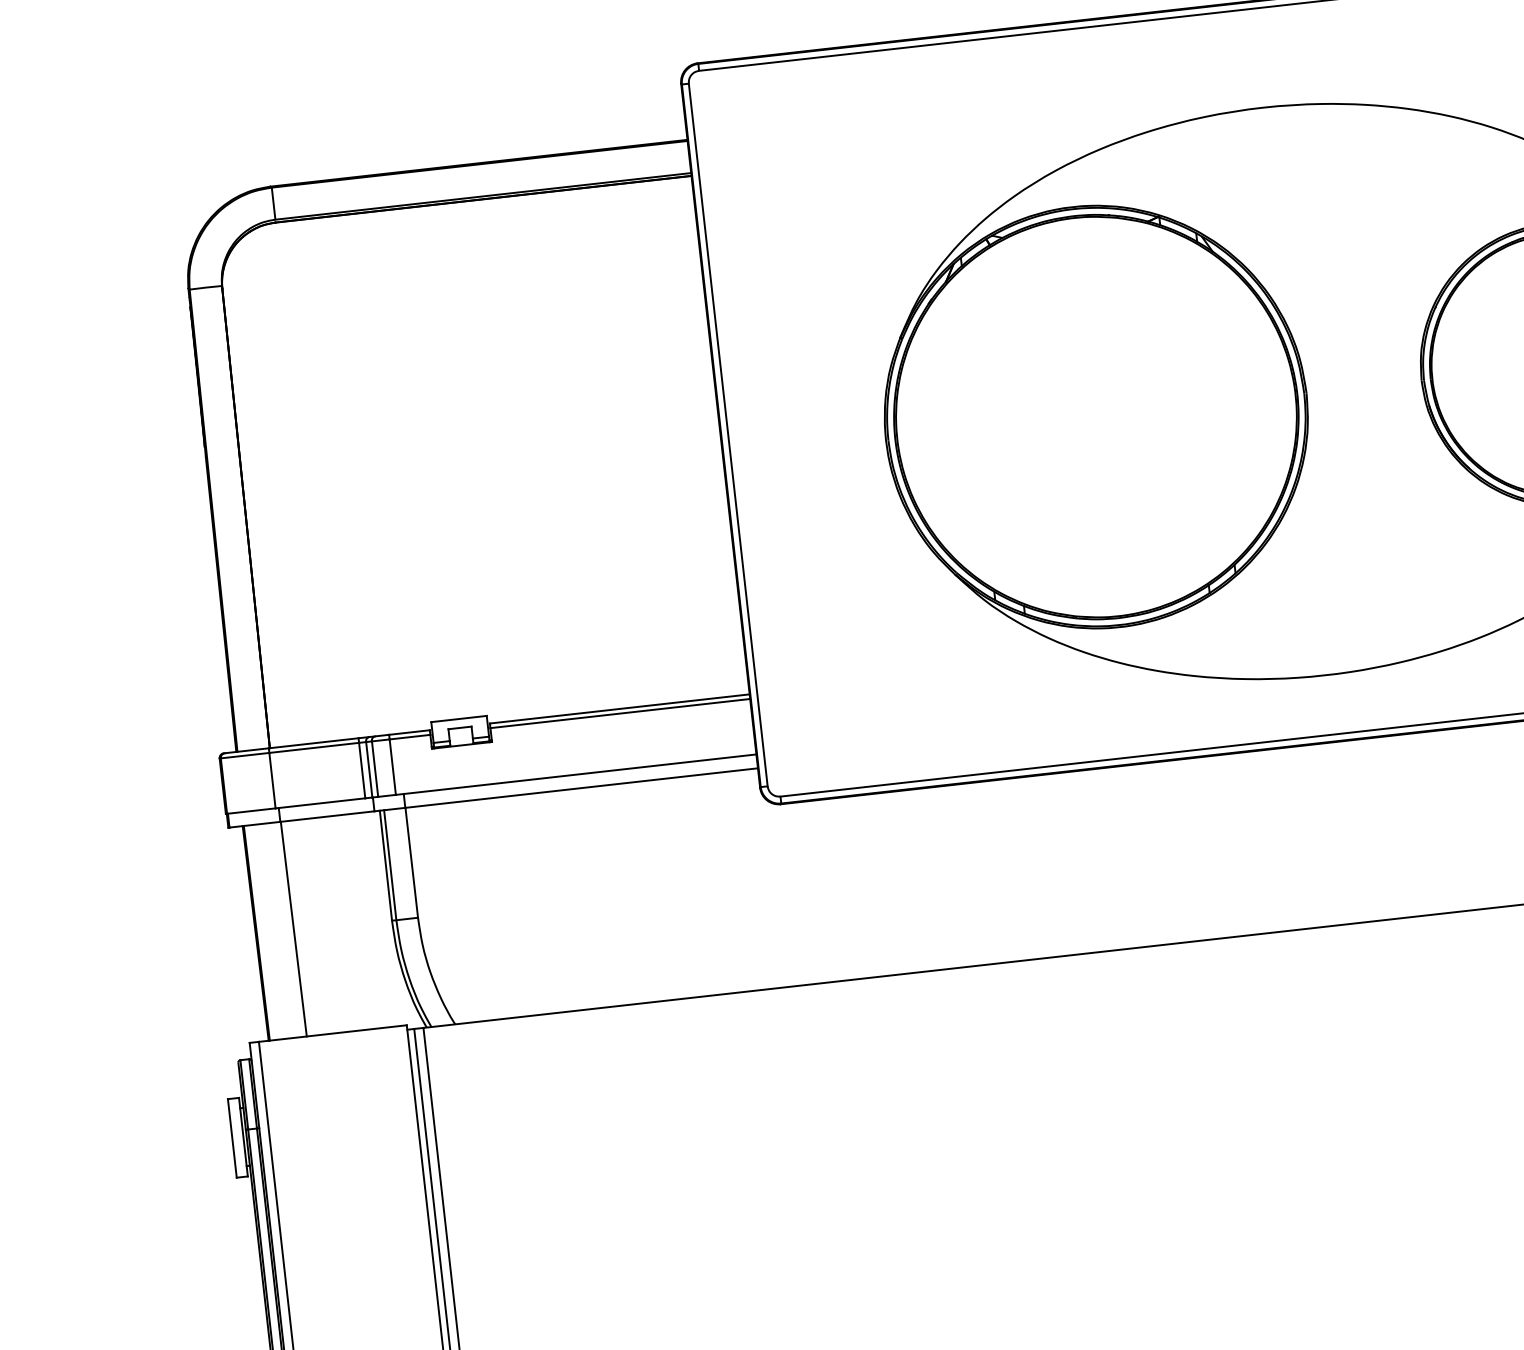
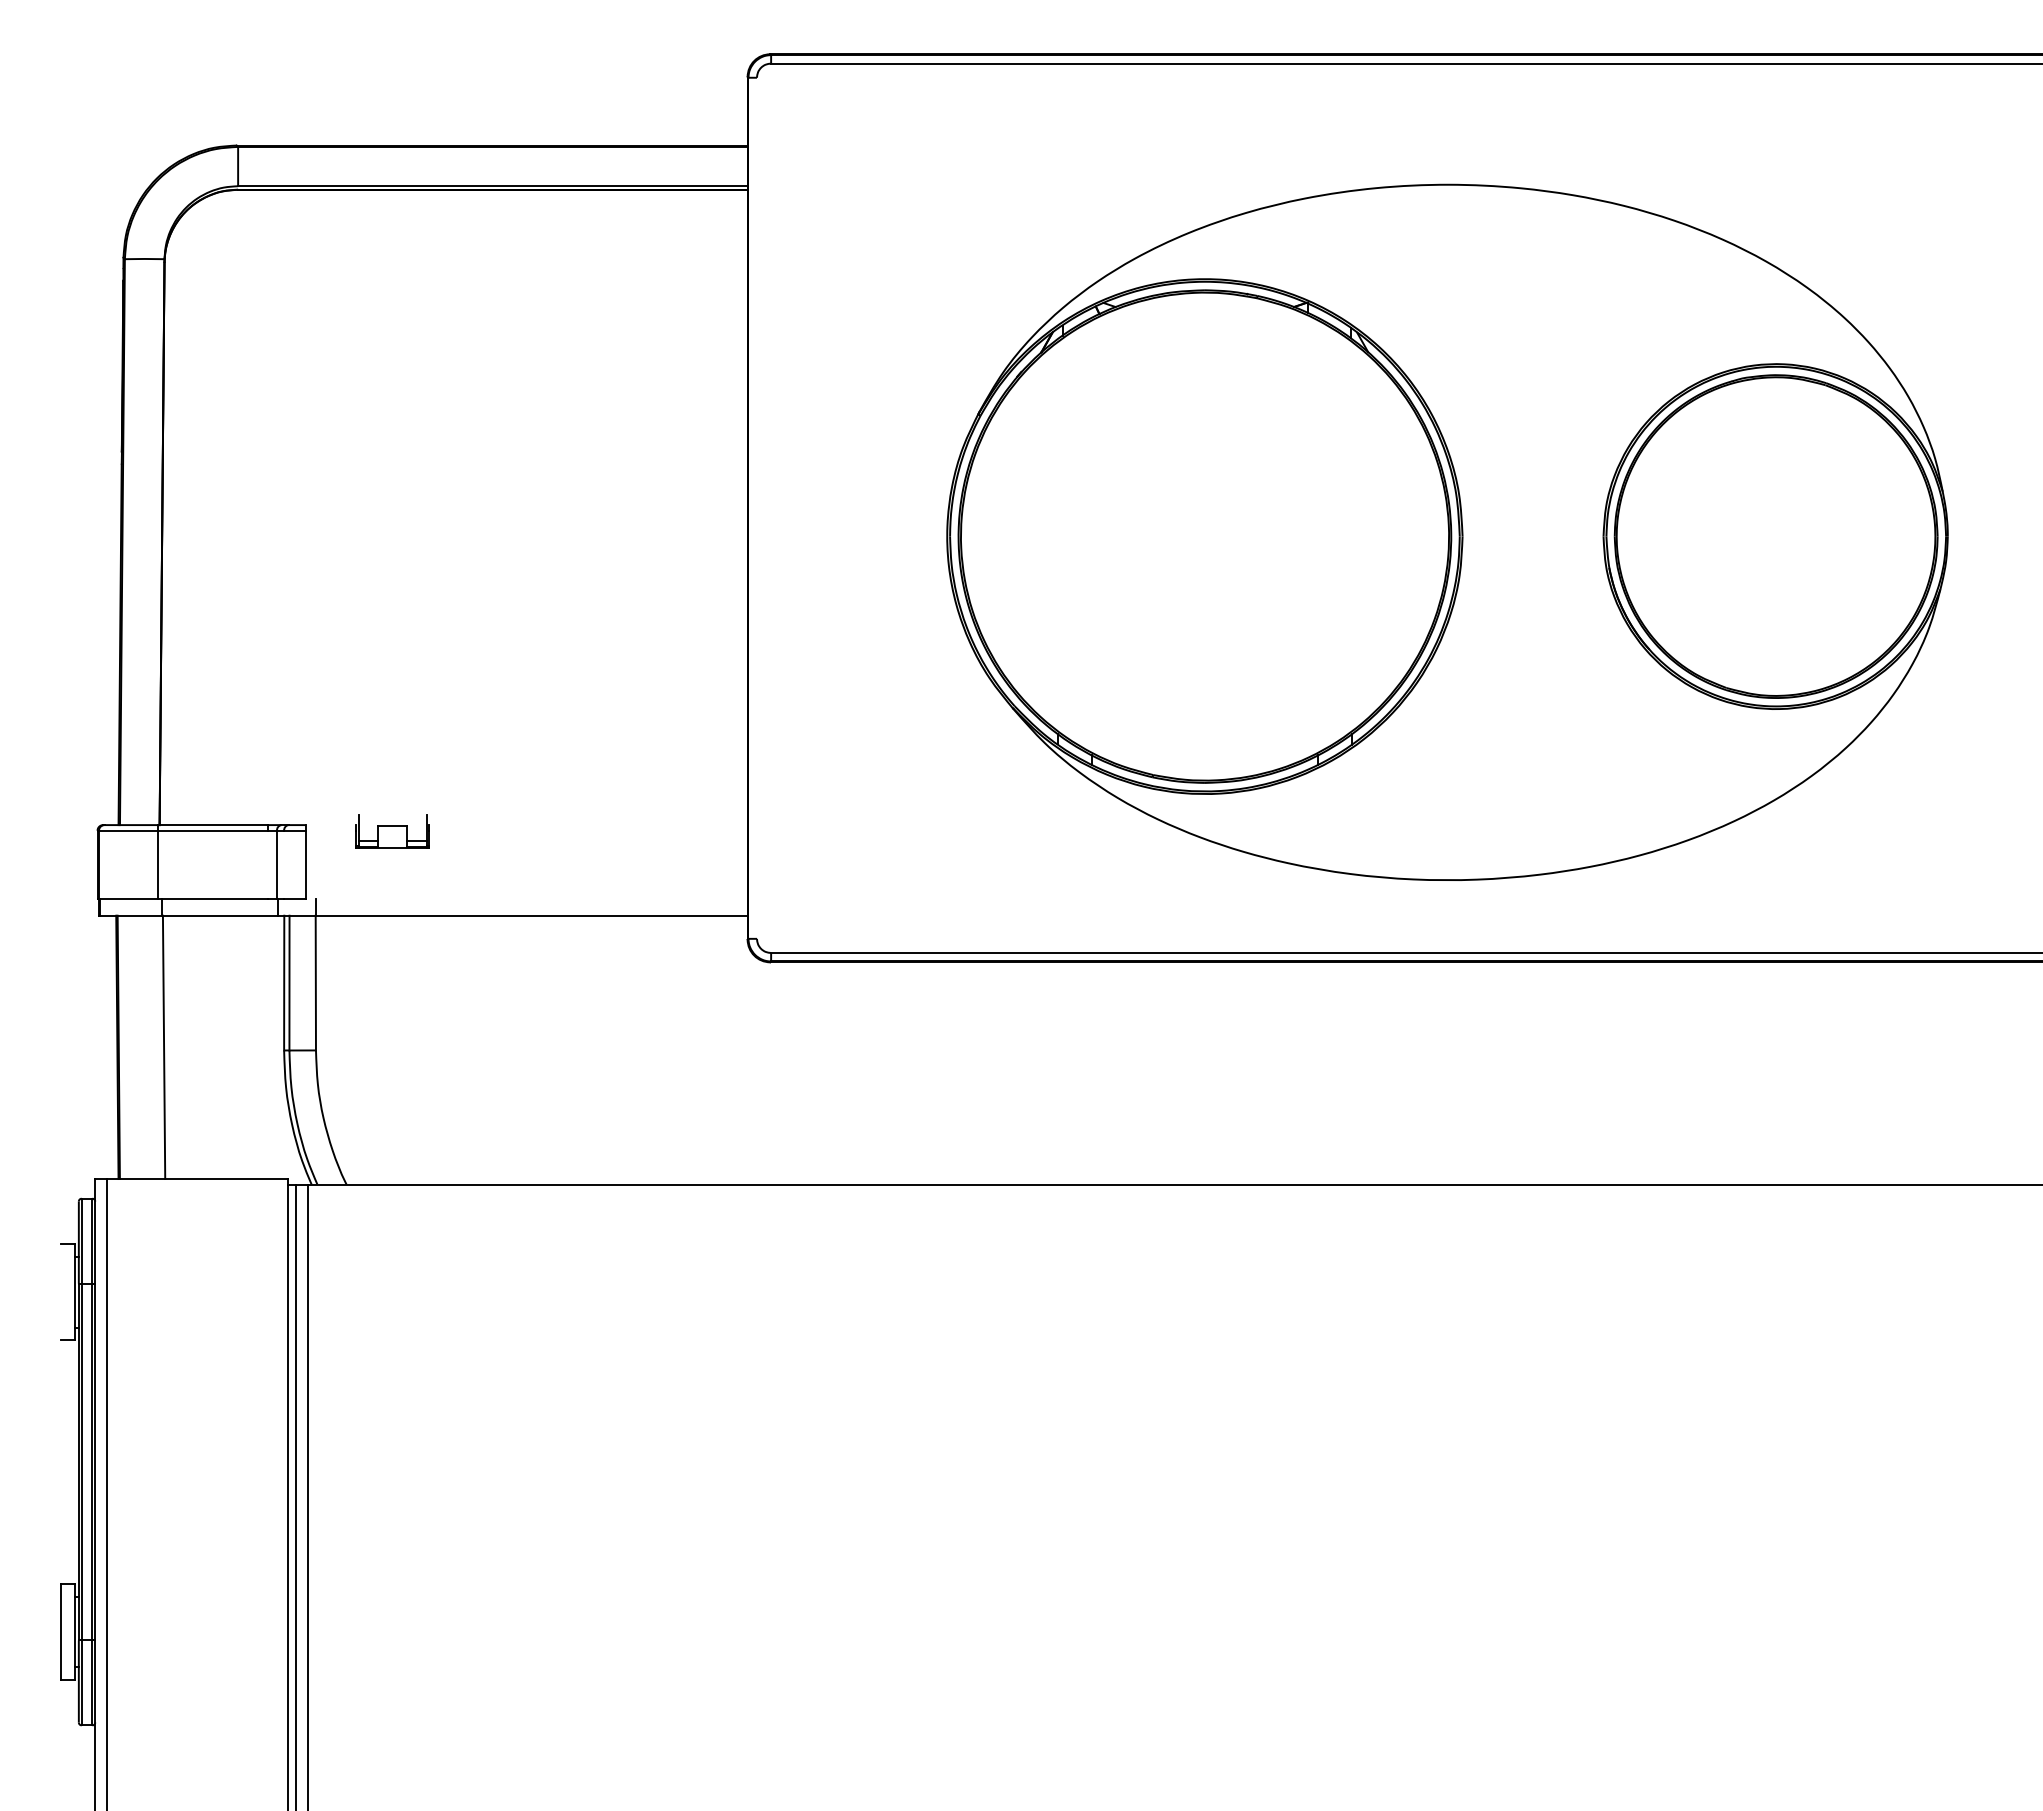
line: (727, 434) -> (756, 507), removed
line: (619, 709) -> (588, 825), removed
line: (620, 713) -> (588, 830), removed
line: (458, 719) -> (392, 815), removed
line: (409, 732) -> (330, 825), removed
line: (409, 736) -> (330, 830), removed
line: (375, 768) -> (284, 864), removed
line: (362, 770) -> (268, 864), removed
line: (575, 774) -> (526, 898), removed
line: (232, 1138) -> (61, 1292), removed

